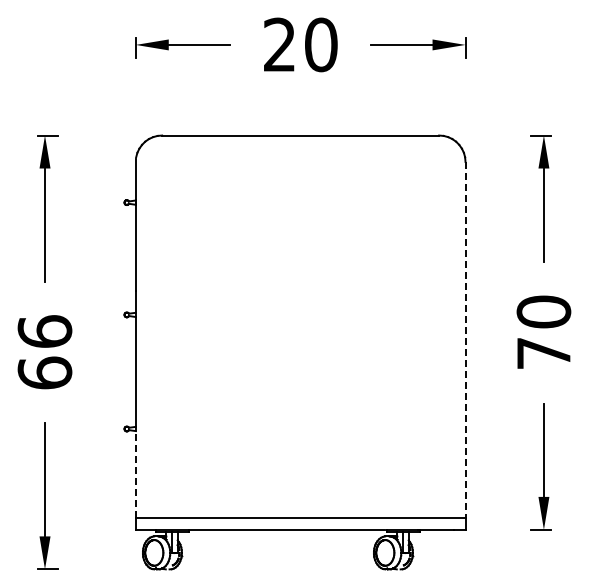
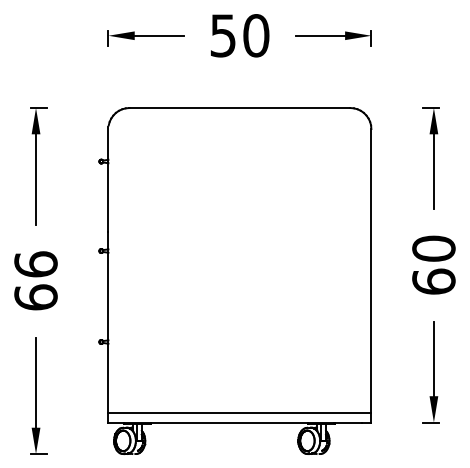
text: (279, 44) -> (223, 35), 20 -> 50
line: (465, 340) -> (371, 271), dashed -> solid
text: (543, 352) -> (433, 281), 70 -> 60
line: (135, 474) -> (108, 378), dashed -> solid

